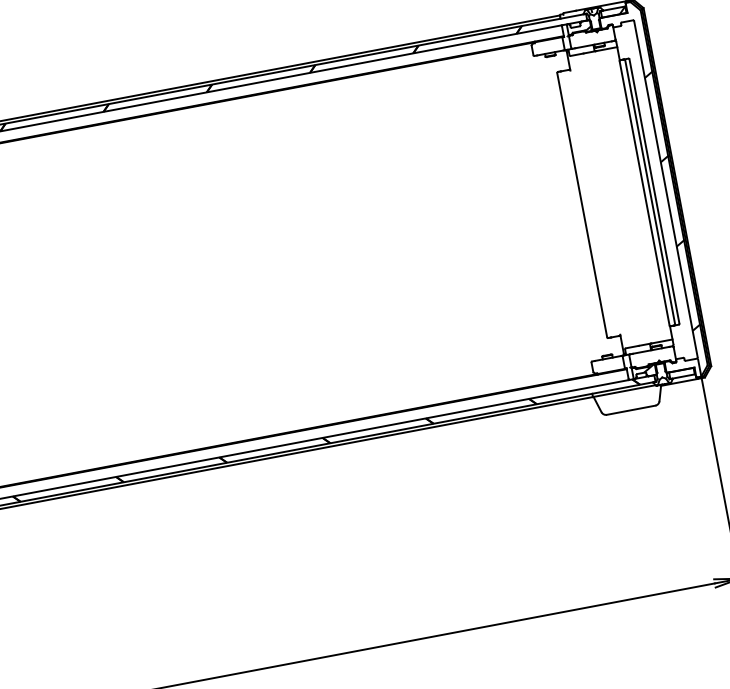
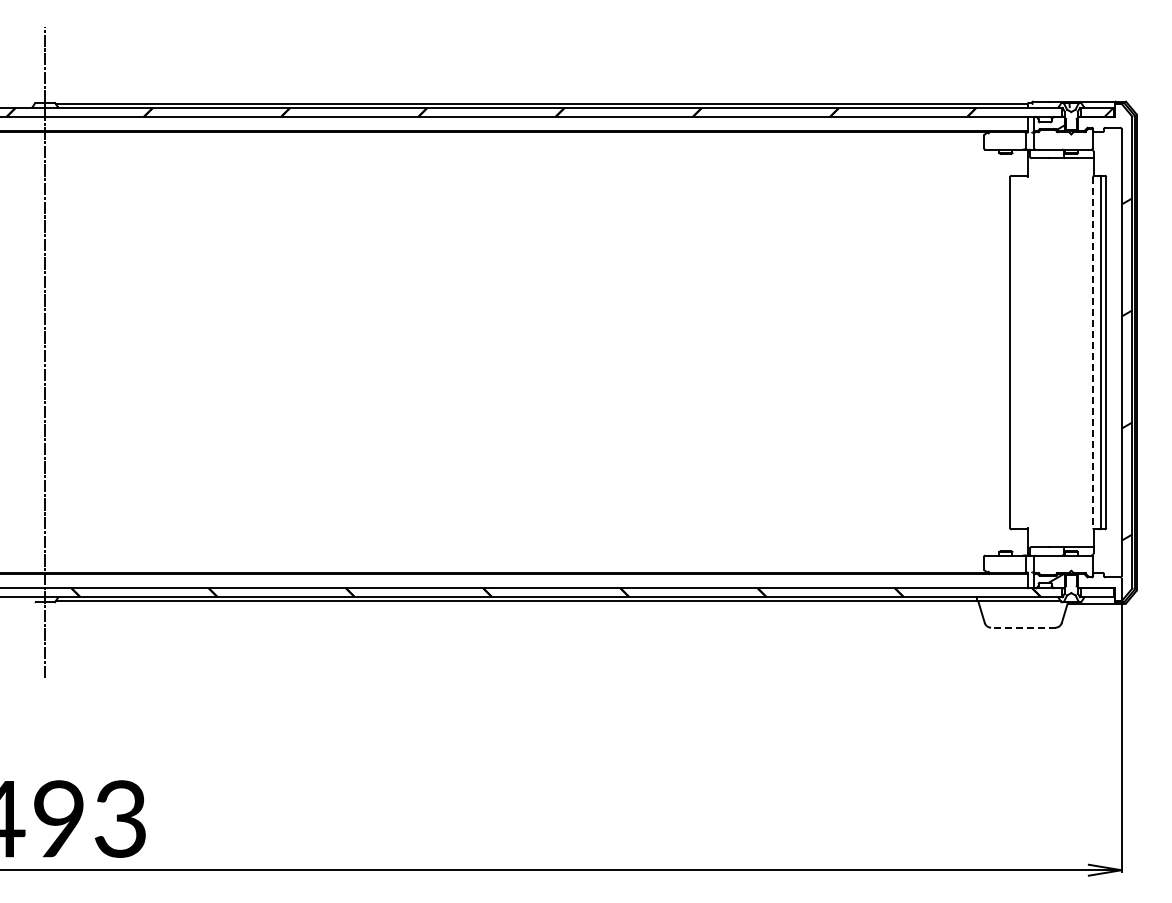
line: (644, 193) -> (1093, 352), solid -> dashed
line: (630, 410) -> (1022, 627), solid -> dashed

